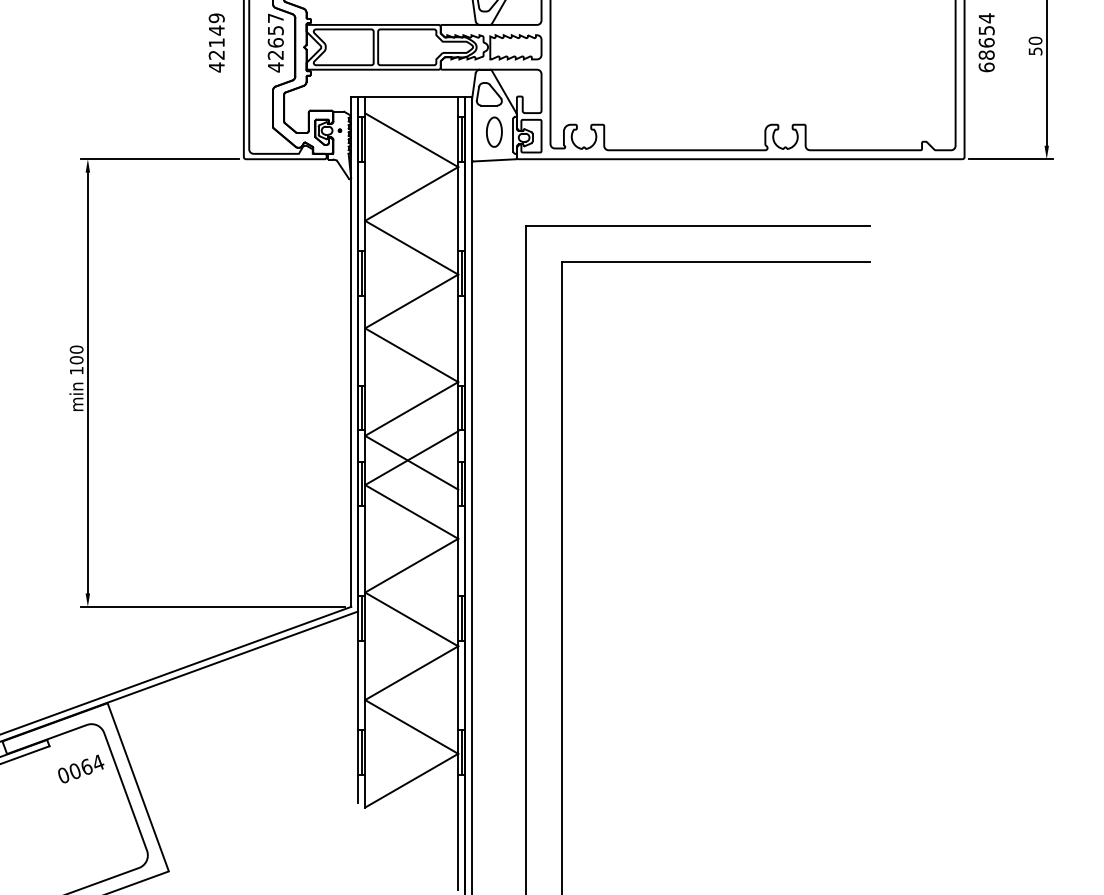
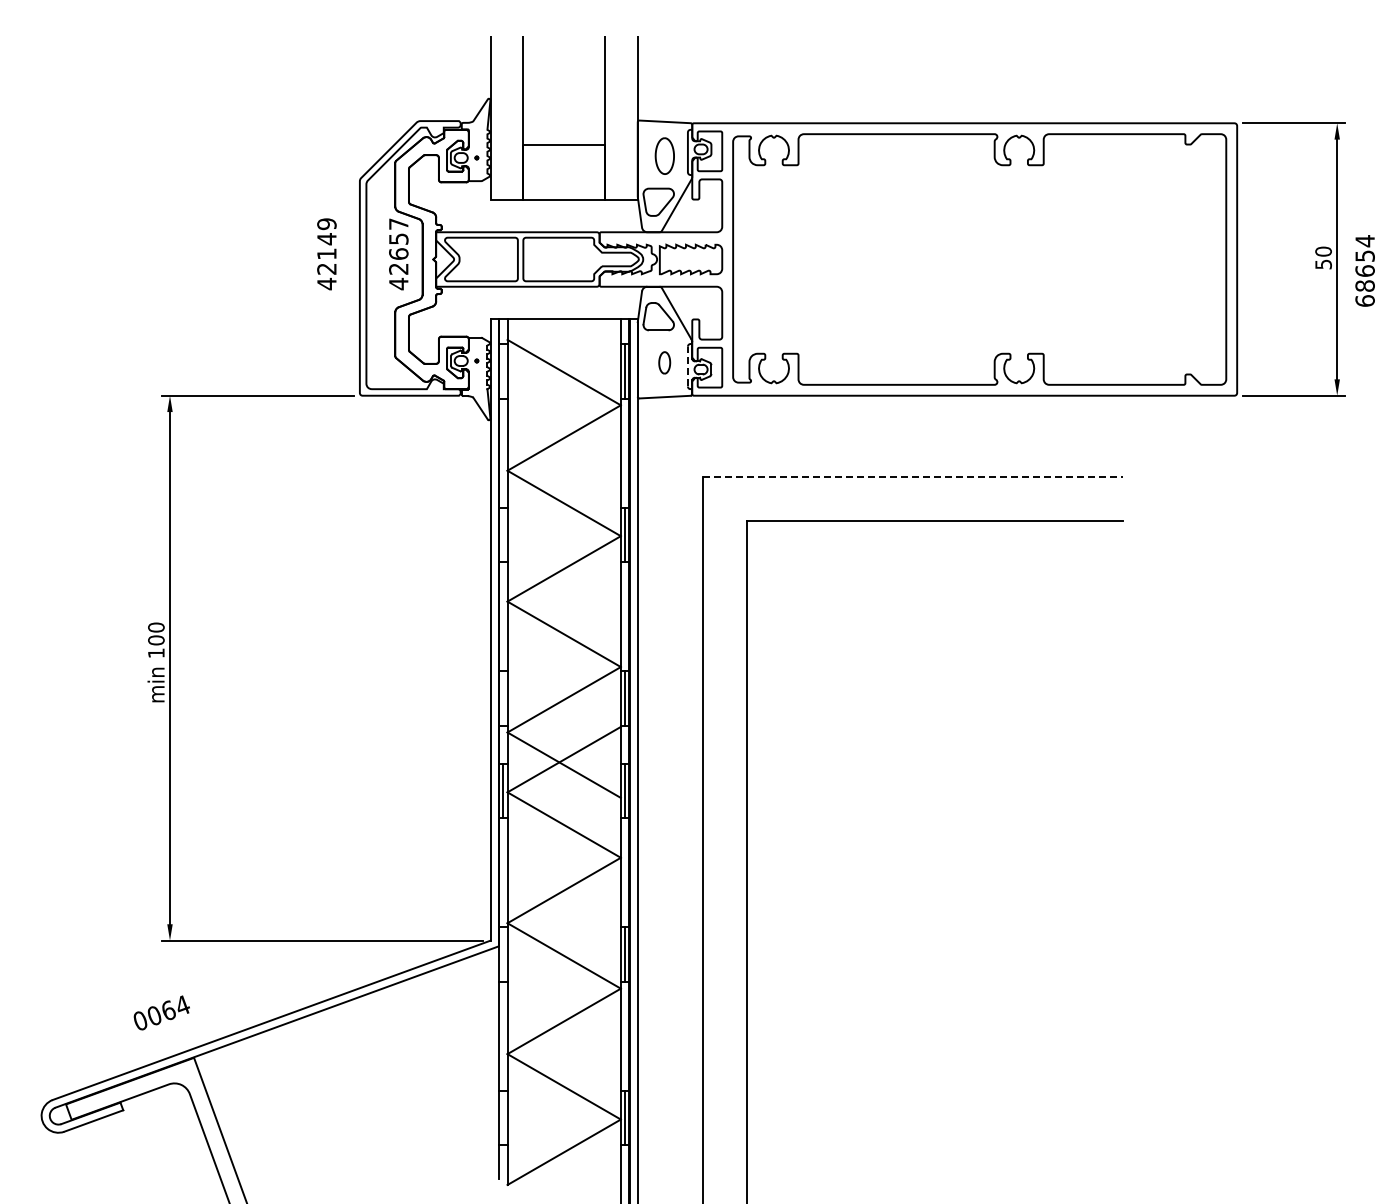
text: (986, 42) -> (1364, 270), moved
part: (494, 131) -> (664, 362), size x0.6
line: (513, 135) -> (687, 366), solid -> dashed
line: (361, 139) -> (503, 371), removed
line: (697, 226) -> (912, 477), solid -> dashed
line: (361, 273) -> (503, 534), removed
line: (361, 407) -> (503, 698), removed
line: (361, 618) -> (503, 954), removed
line: (361, 752) -> (503, 1117), removed
text: (80, 768) -> (161, 1012), moved

